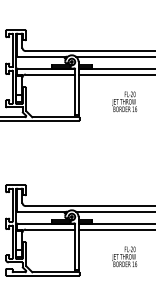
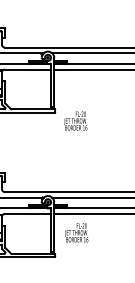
text: (124, 101) -> (75, 120), moved
text: (124, 256) -> (76, 232), moved

